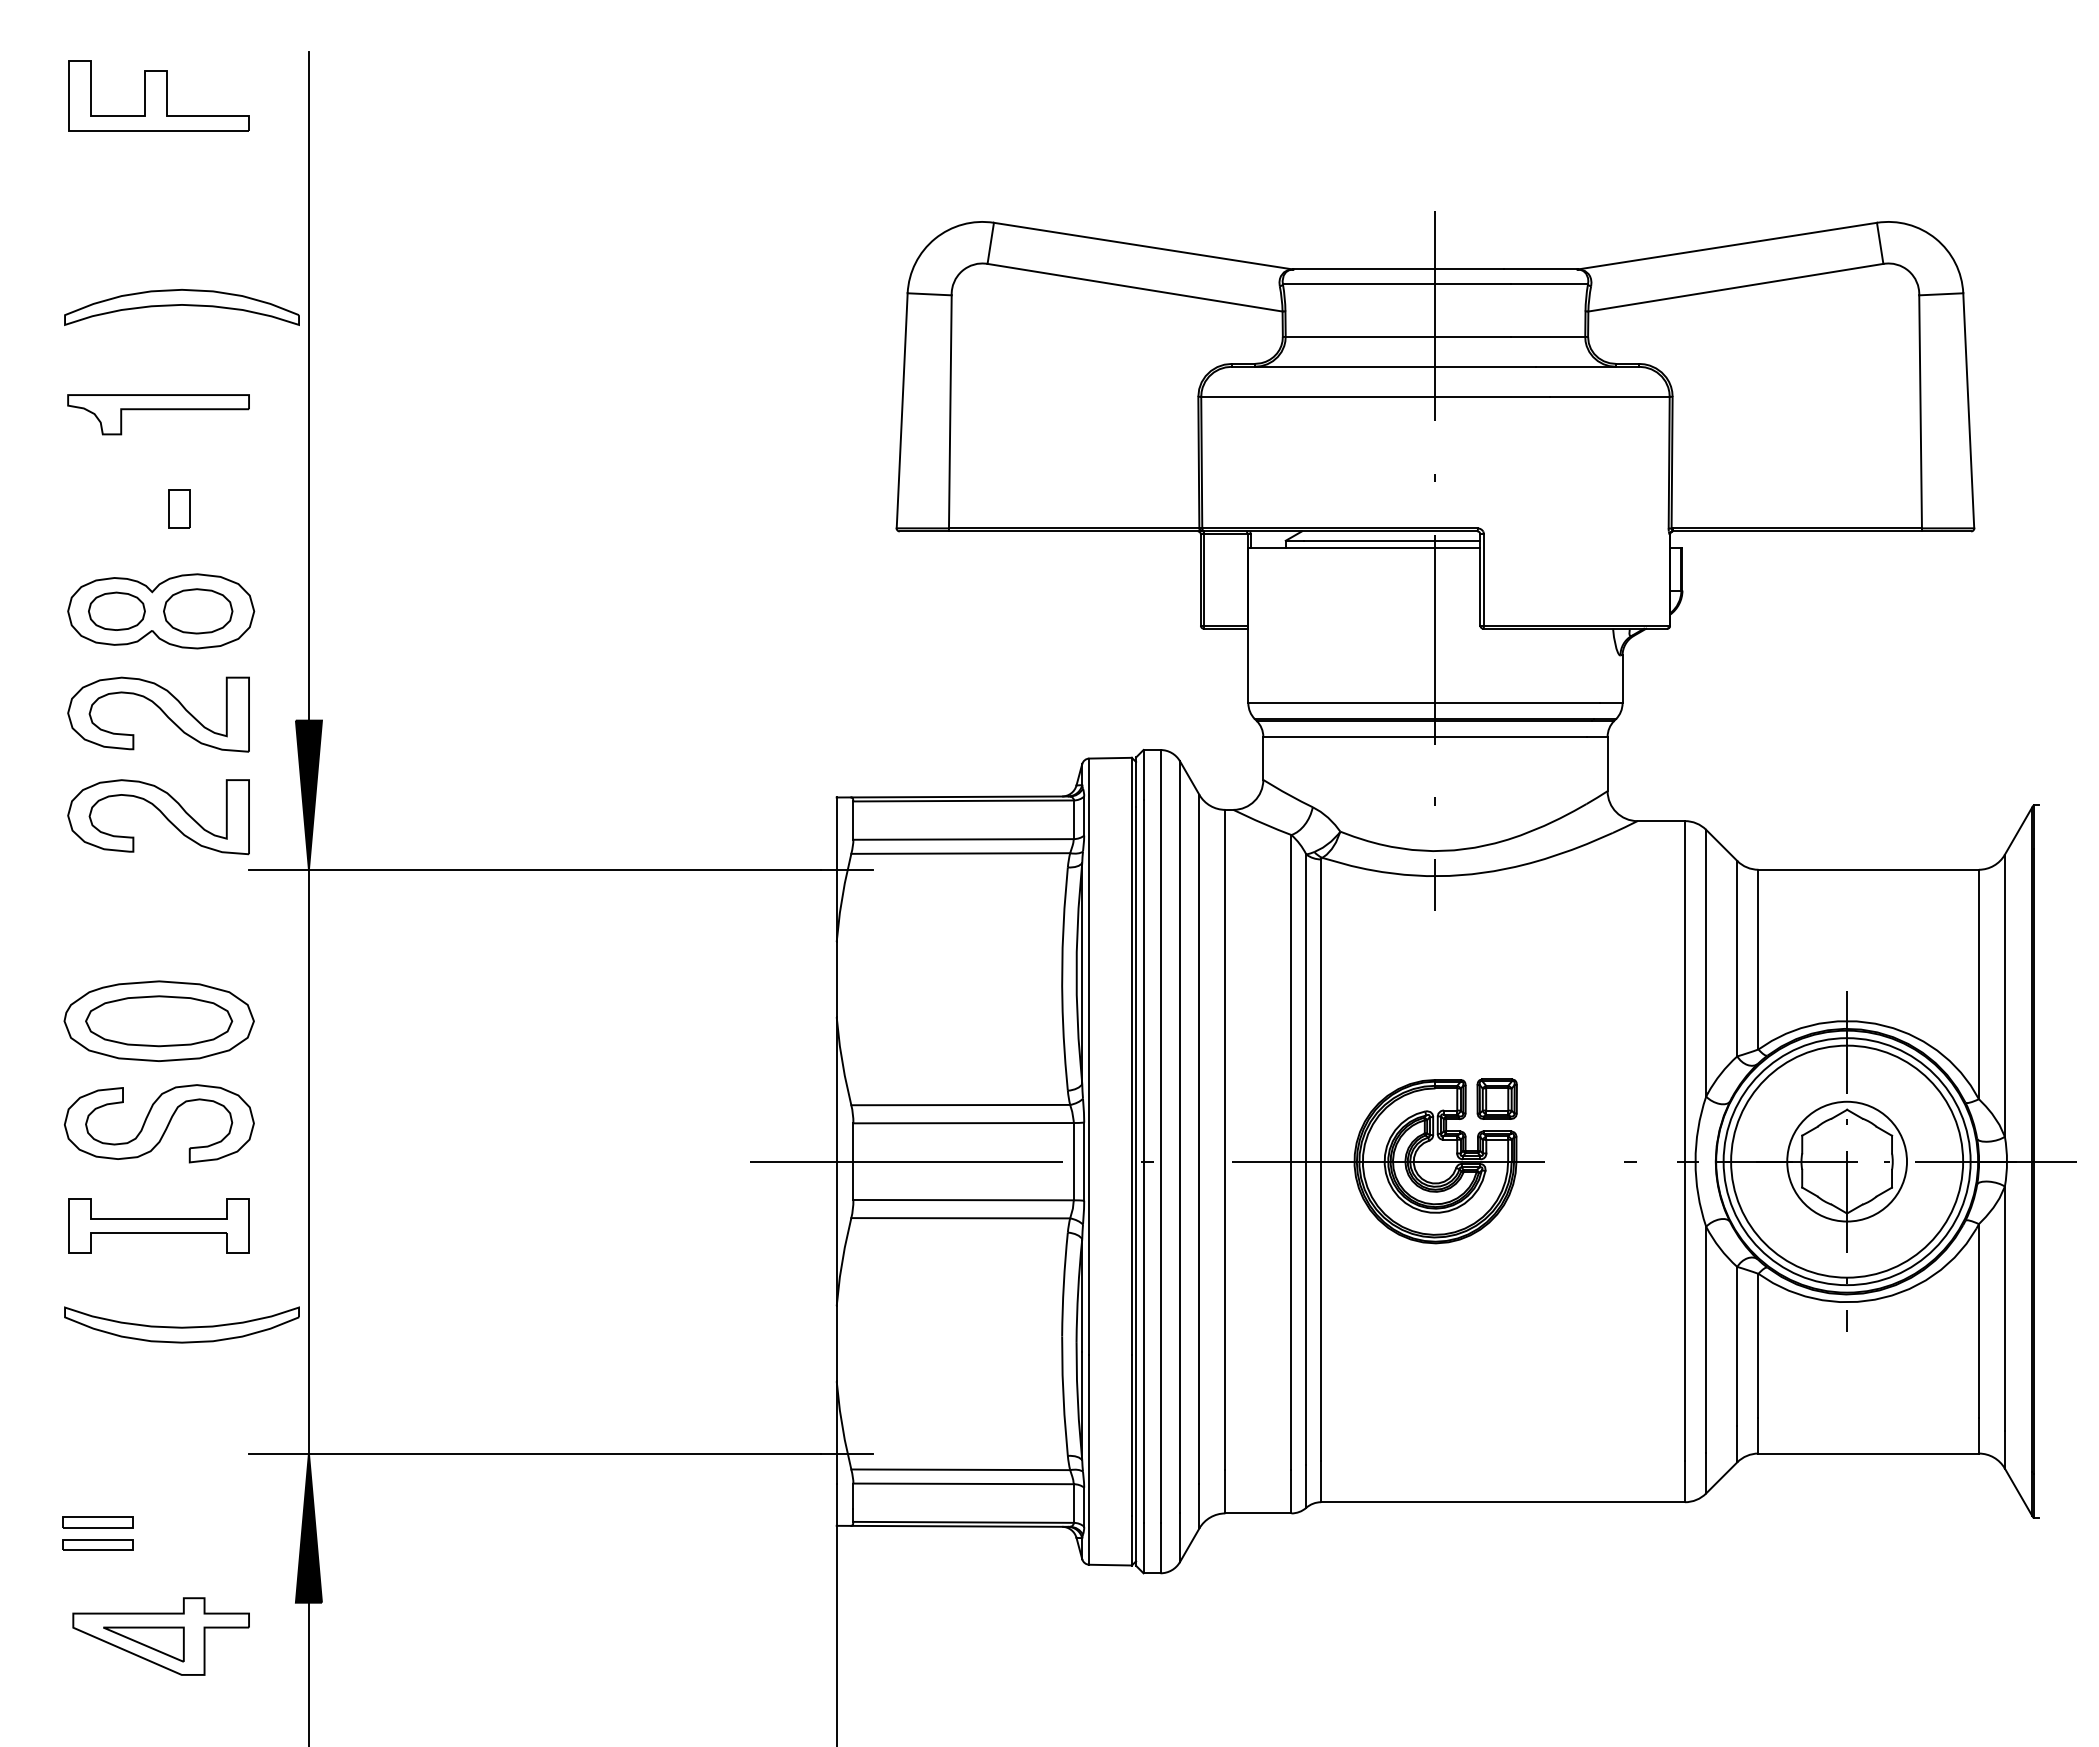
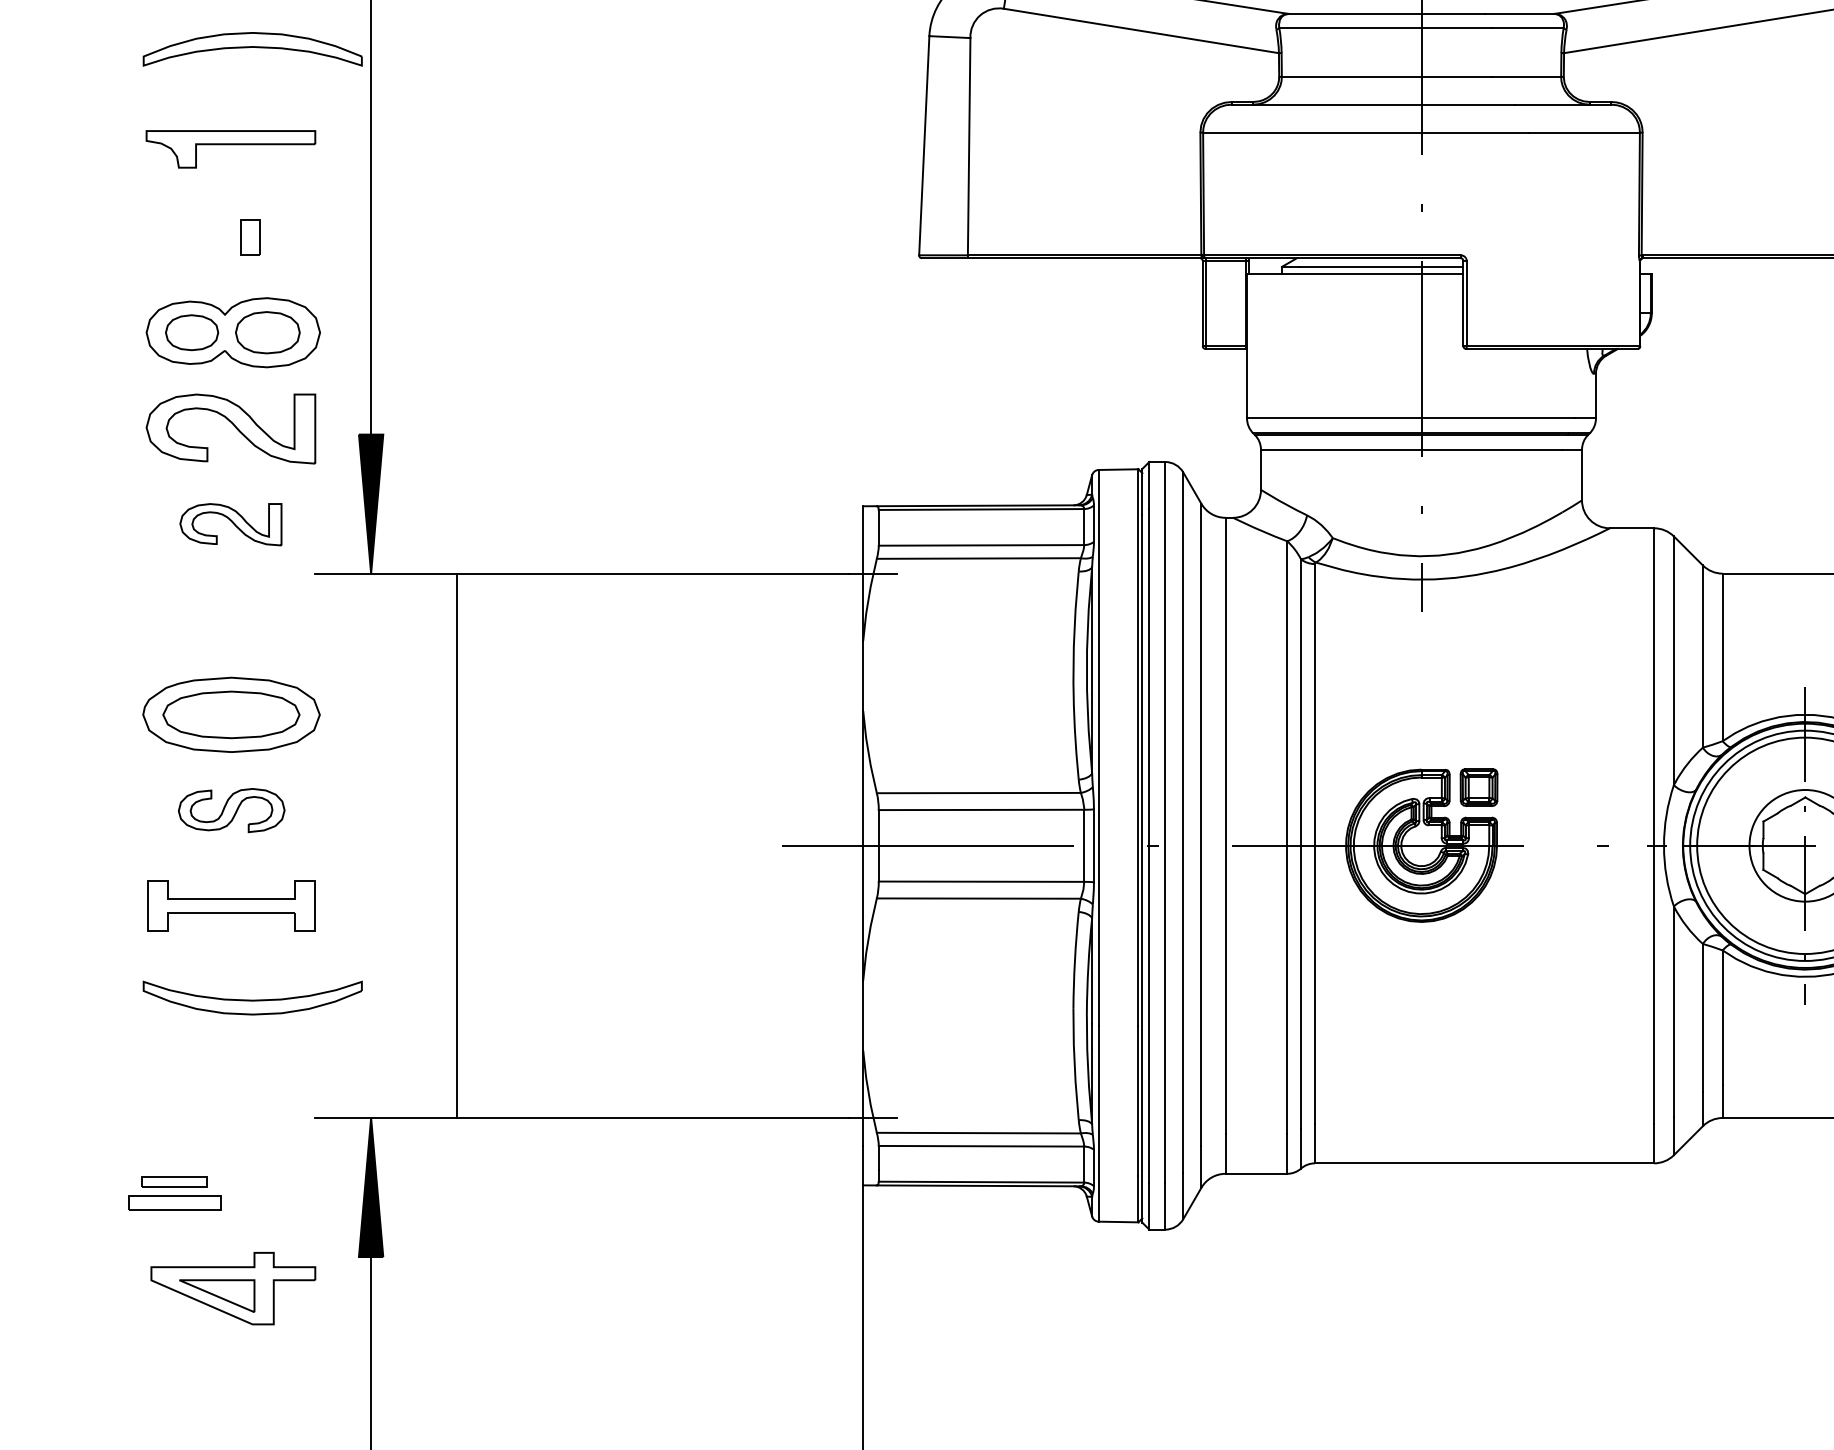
part: (158, 817) -> (230, 524), size x0.6
part: (159, 1123) -> (231, 810), size x0.6
line: (308, 1161) -> (456, 845), moved
part: (97, 1544) -> (173, 1202), size x1.4

